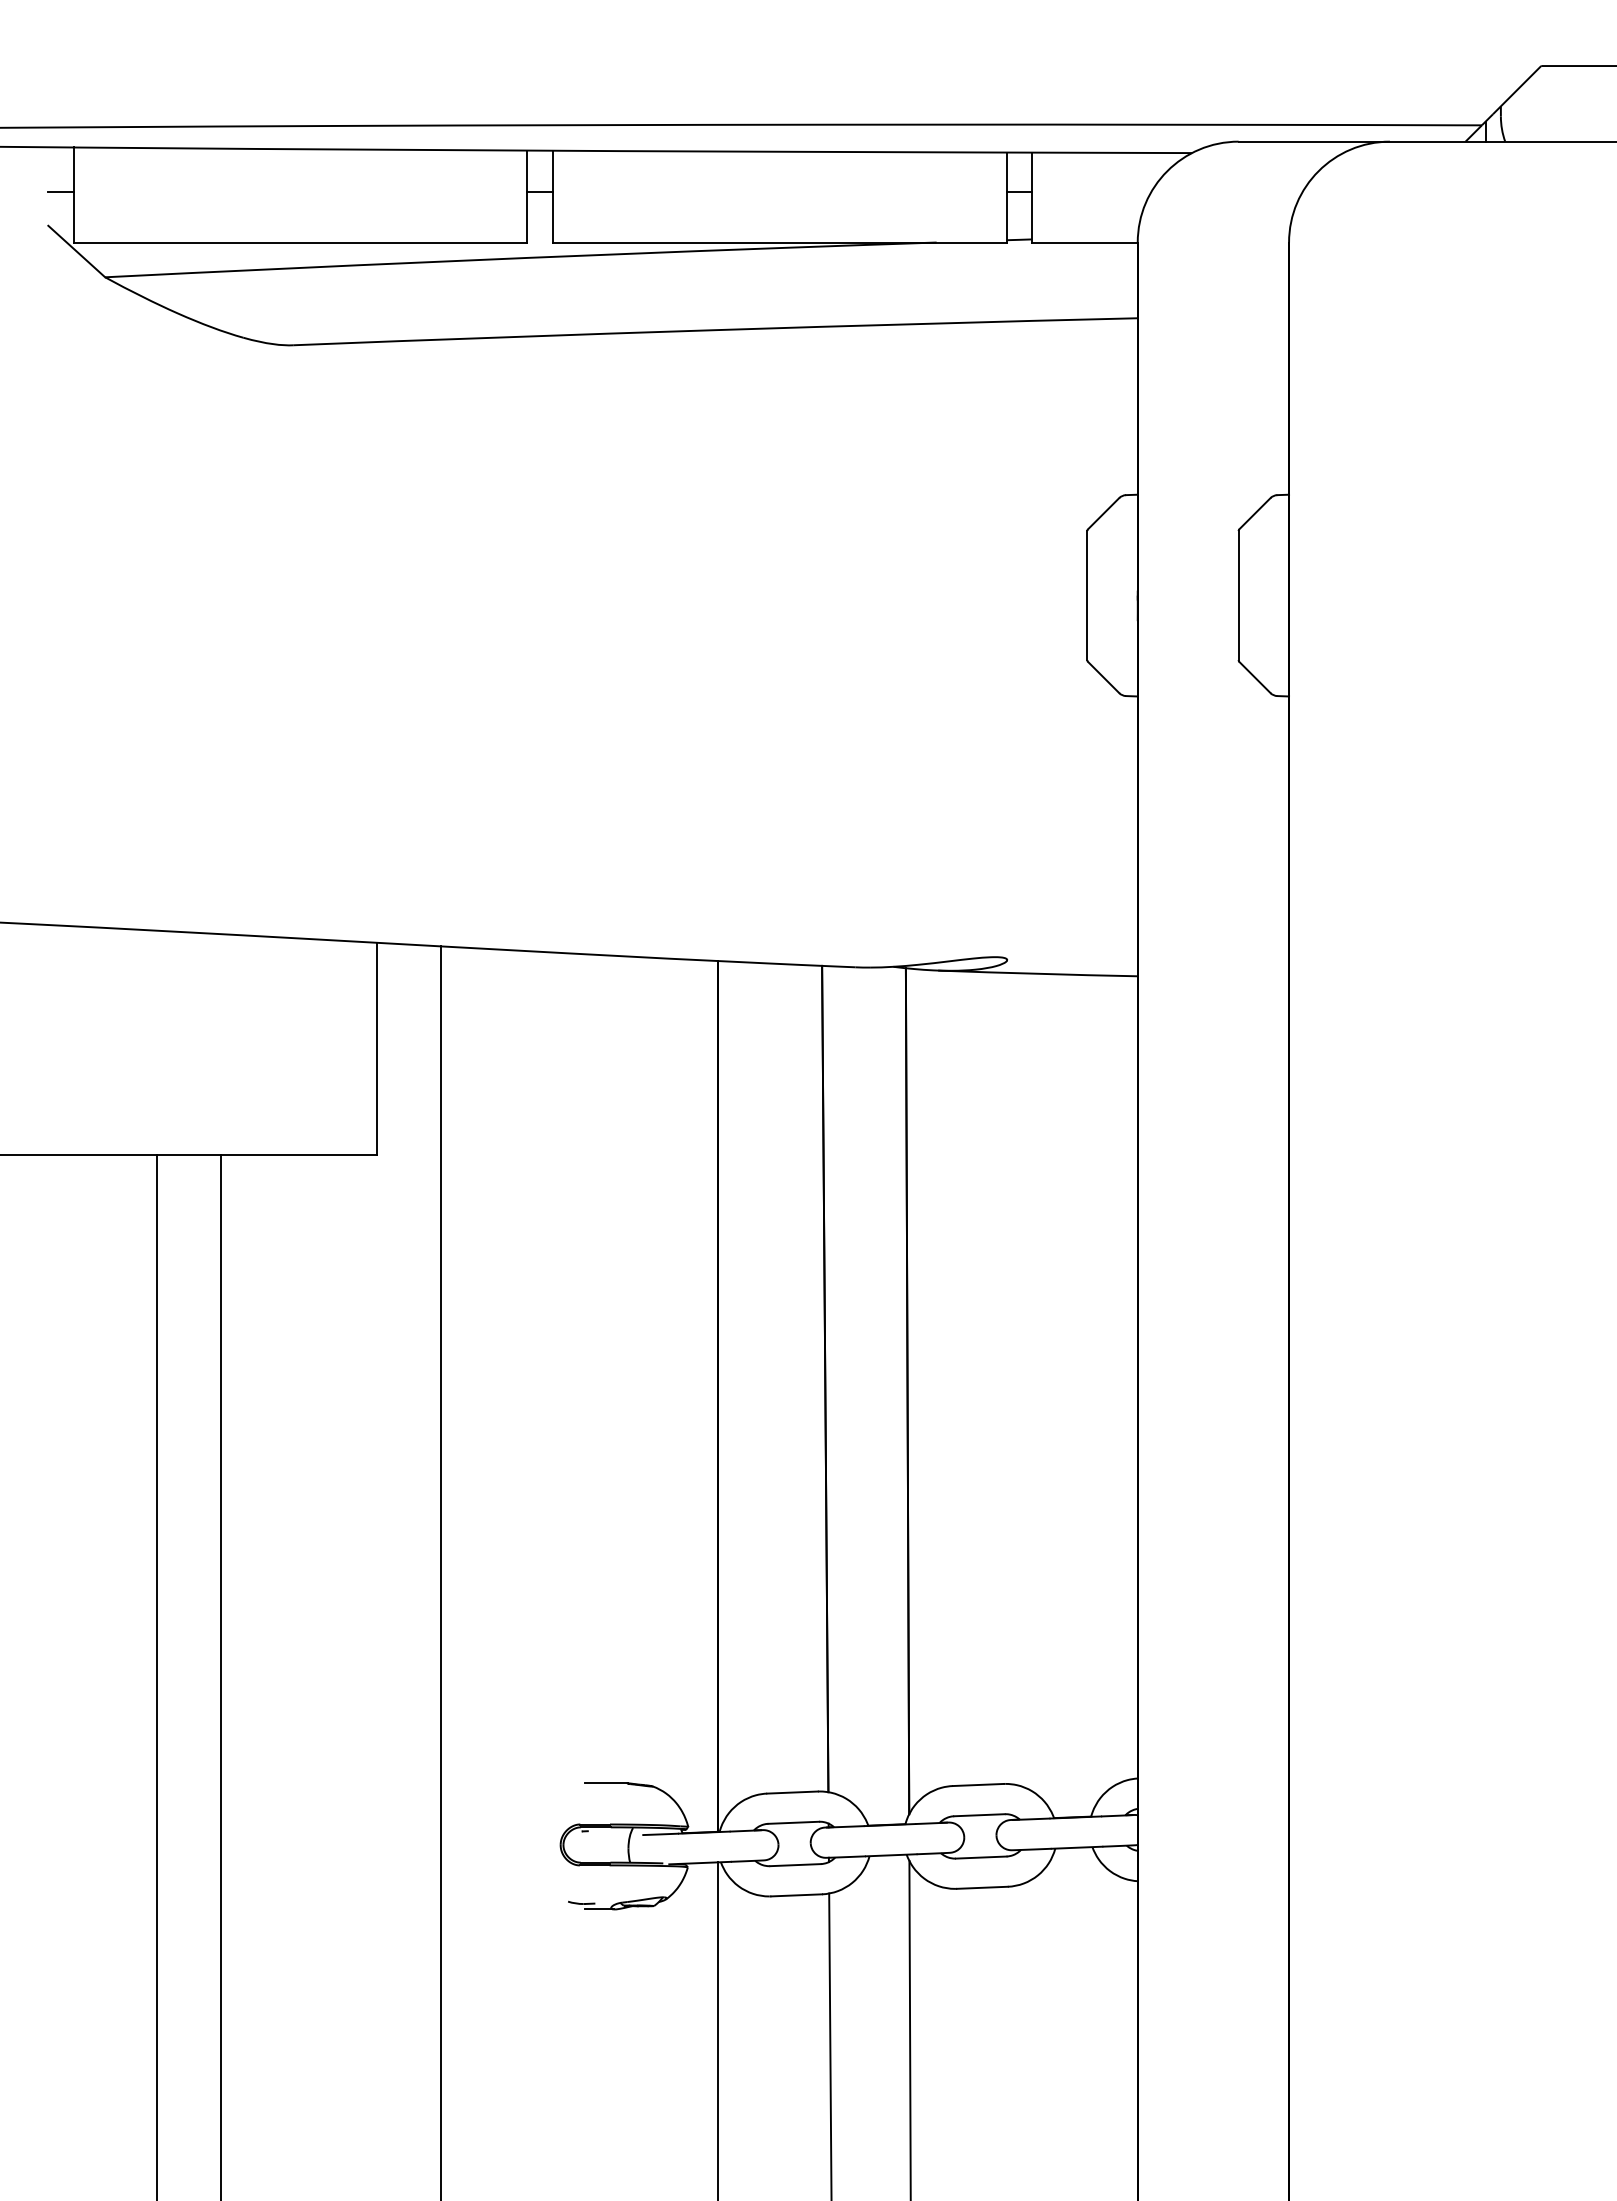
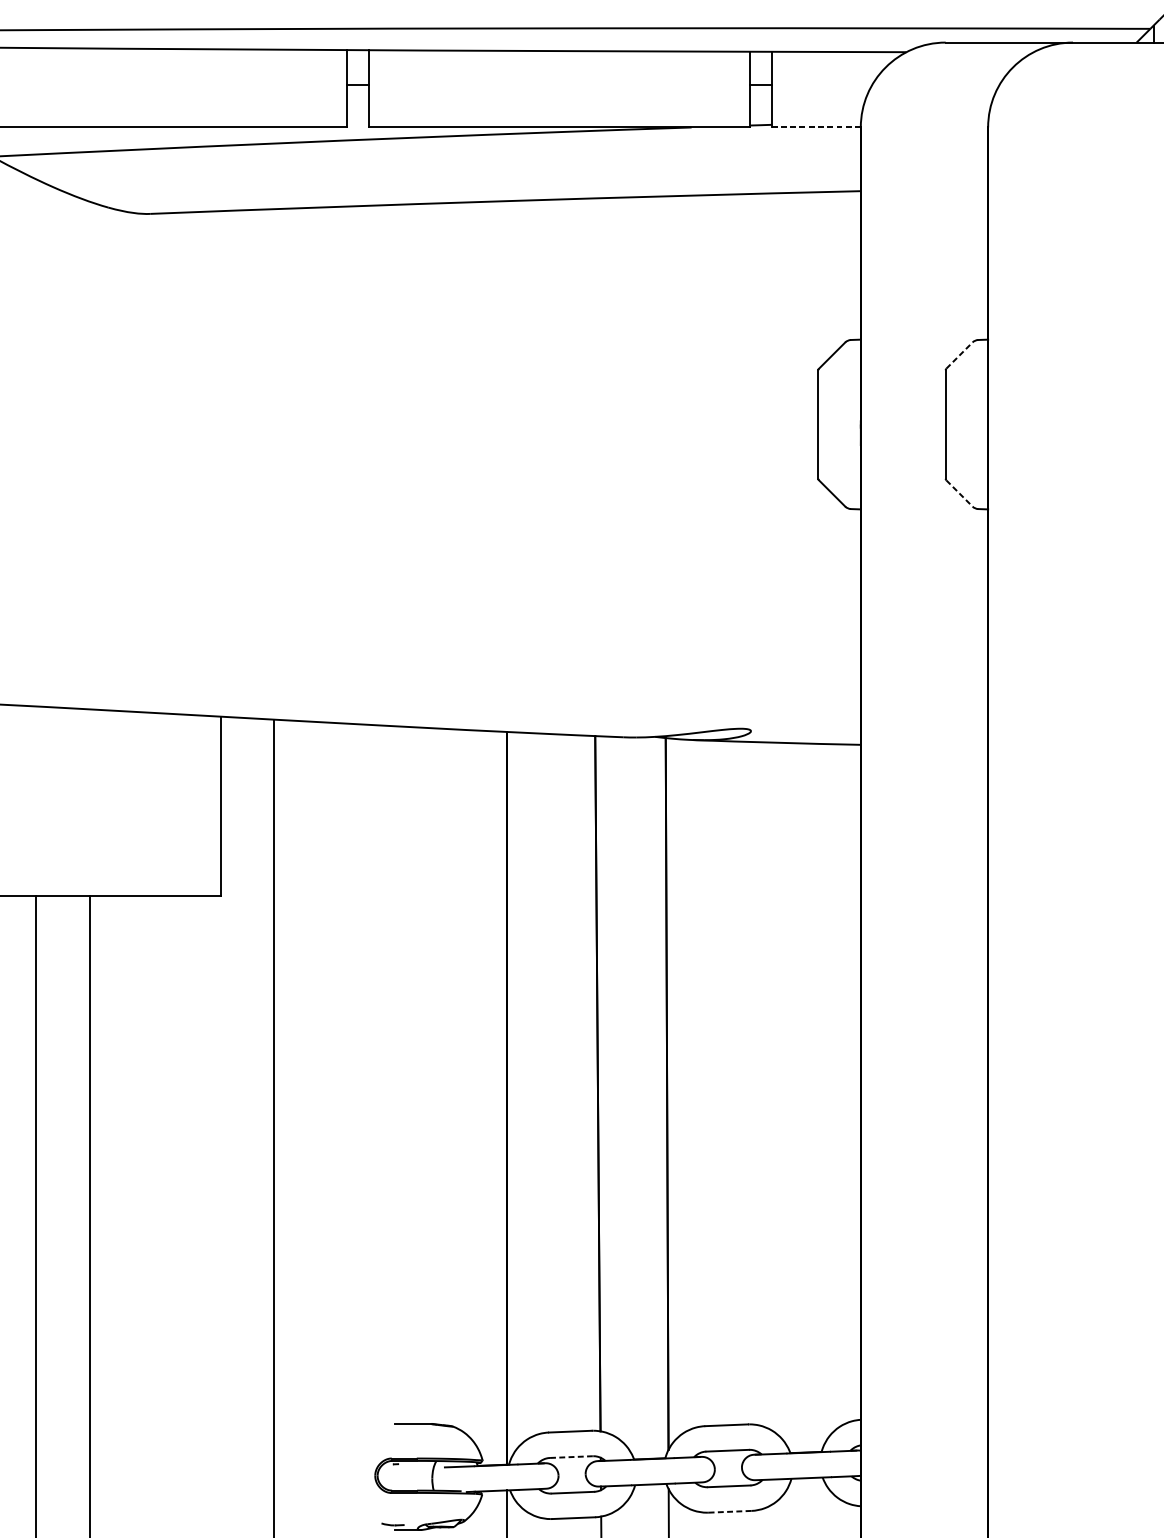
line: (1084, 242) -> (816, 127), solid -> dashed
line: (1255, 513) -> (959, 355), solid -> dashed
line: (1255, 677) -> (959, 493), solid -> dashed
line: (794, 1822) -> (572, 1456), solid -> dashed
line: (981, 1887) -> (729, 1511), solid -> dashed

